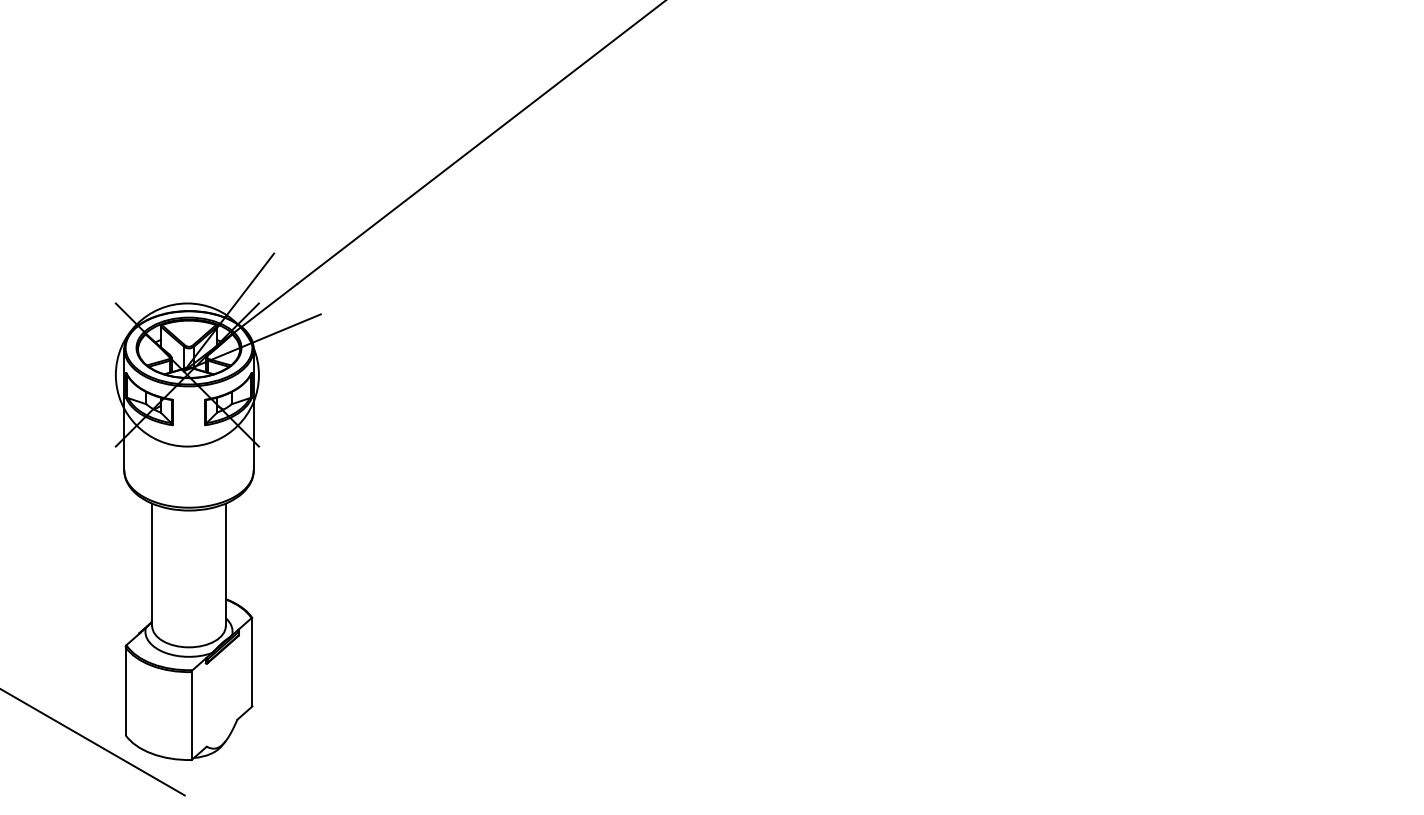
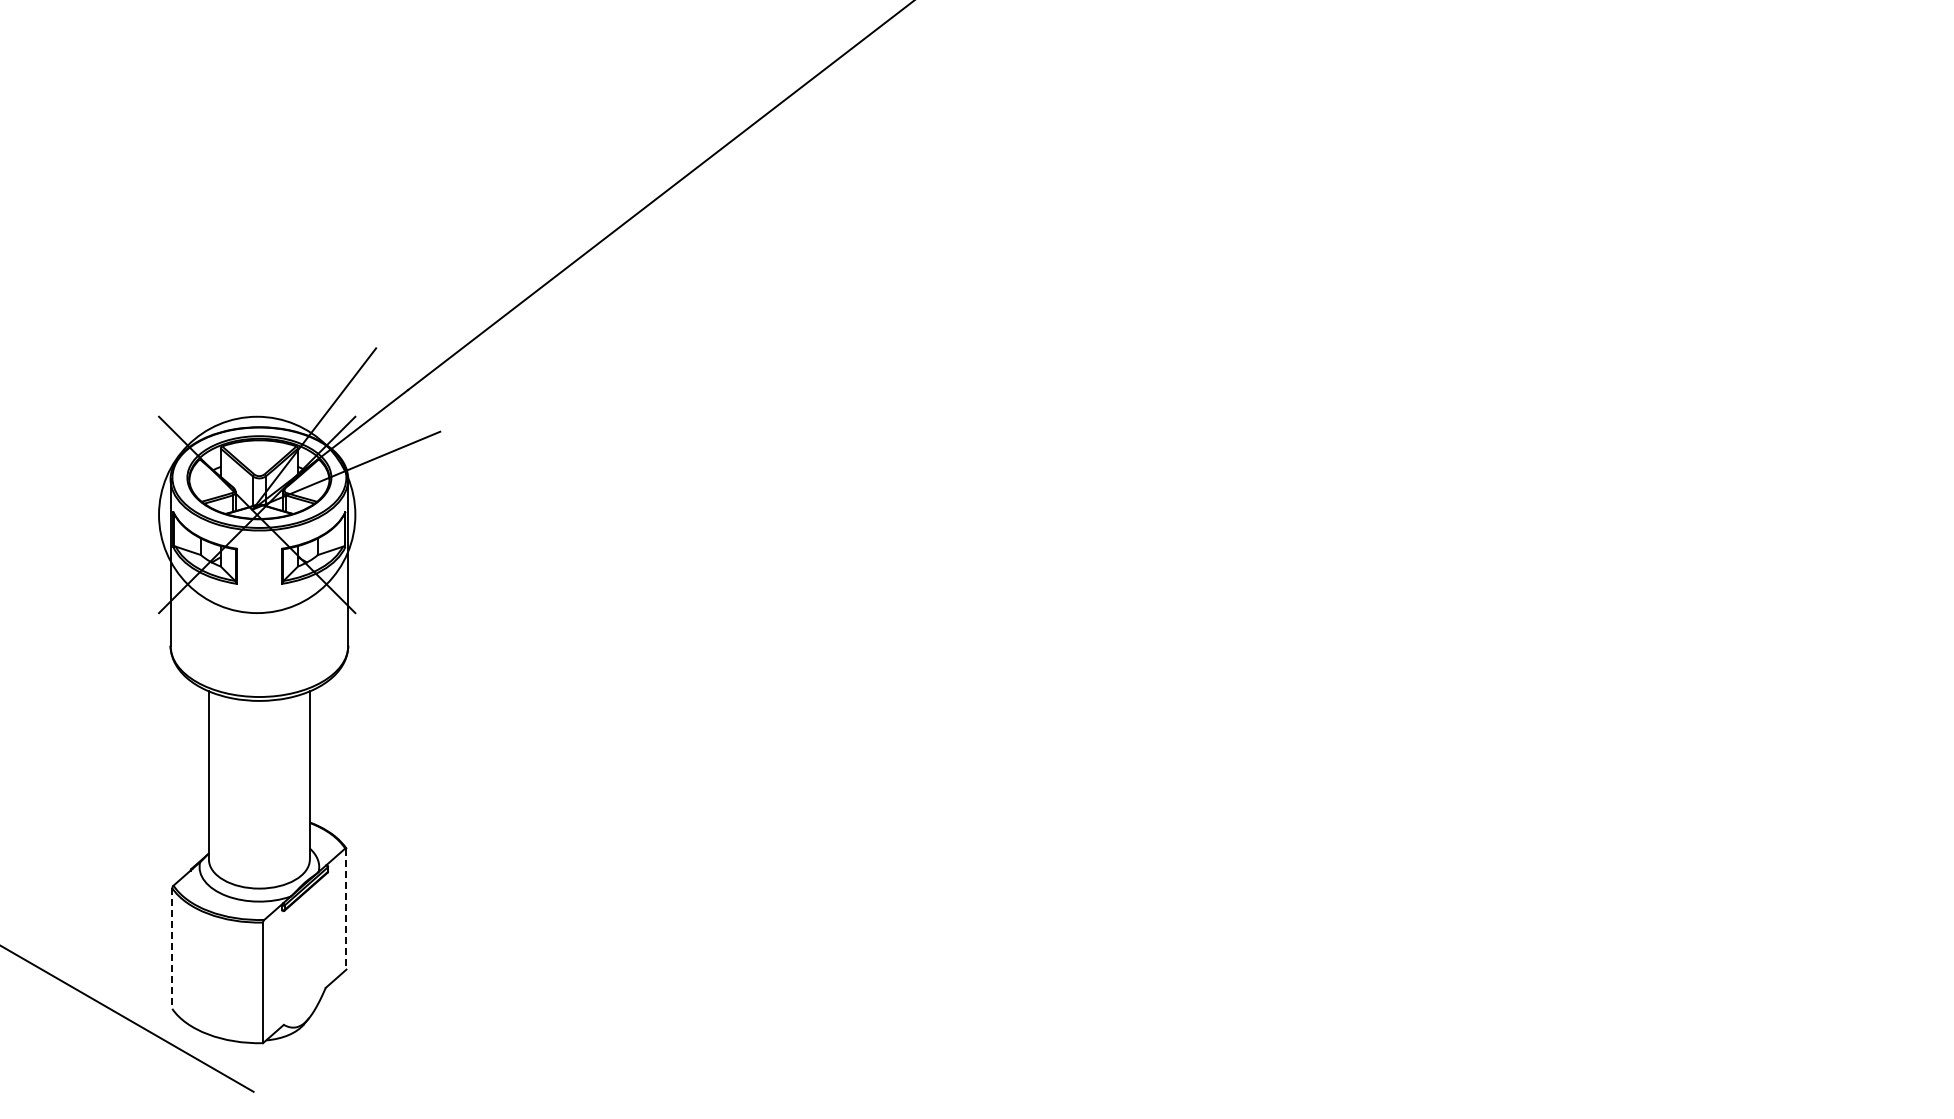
line: (252, 662) -> (346, 909), solid -> dashed
line: (125, 691) -> (172, 949), solid -> dashed

